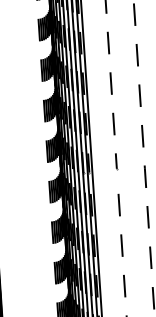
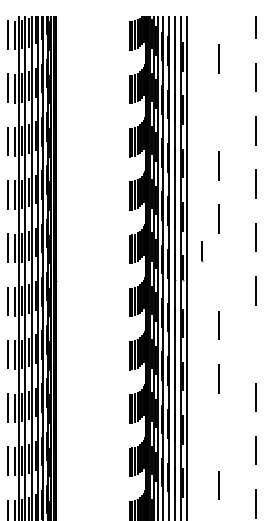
line: (108, 43) -> (219, 112), removed
line: (116, 161) -> (202, 251), moved
line: (147, 216) -> (255, 343), removed
line: (124, 285) -> (219, 431), removed

